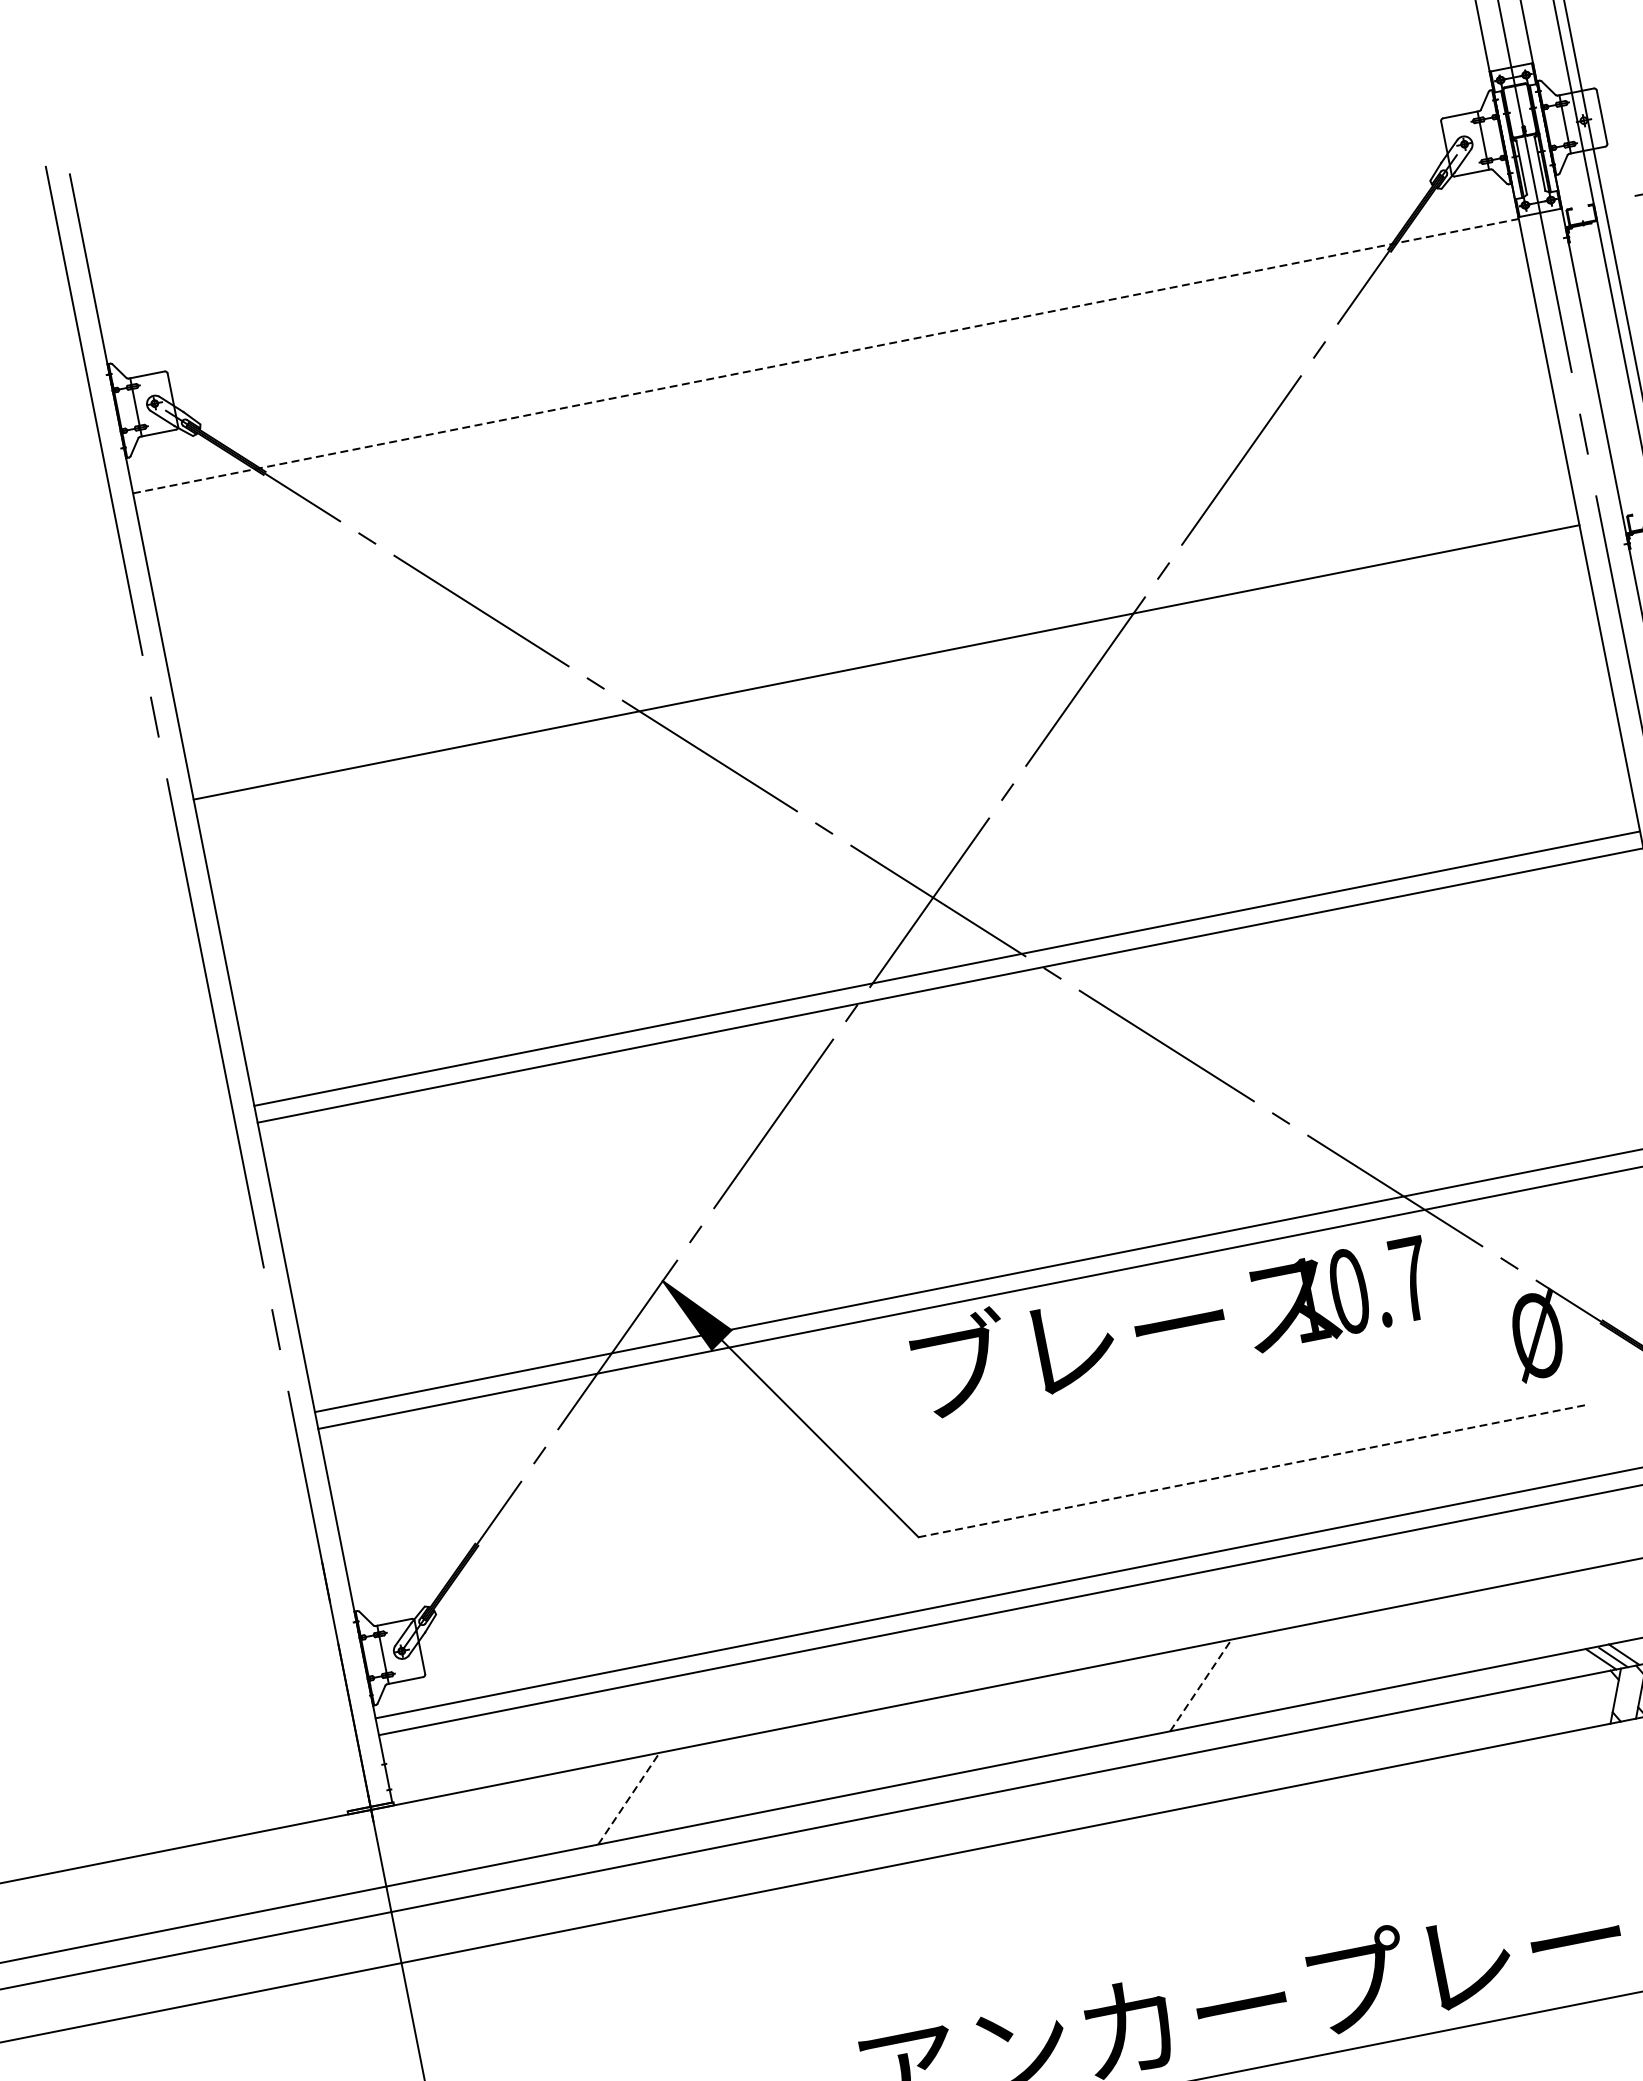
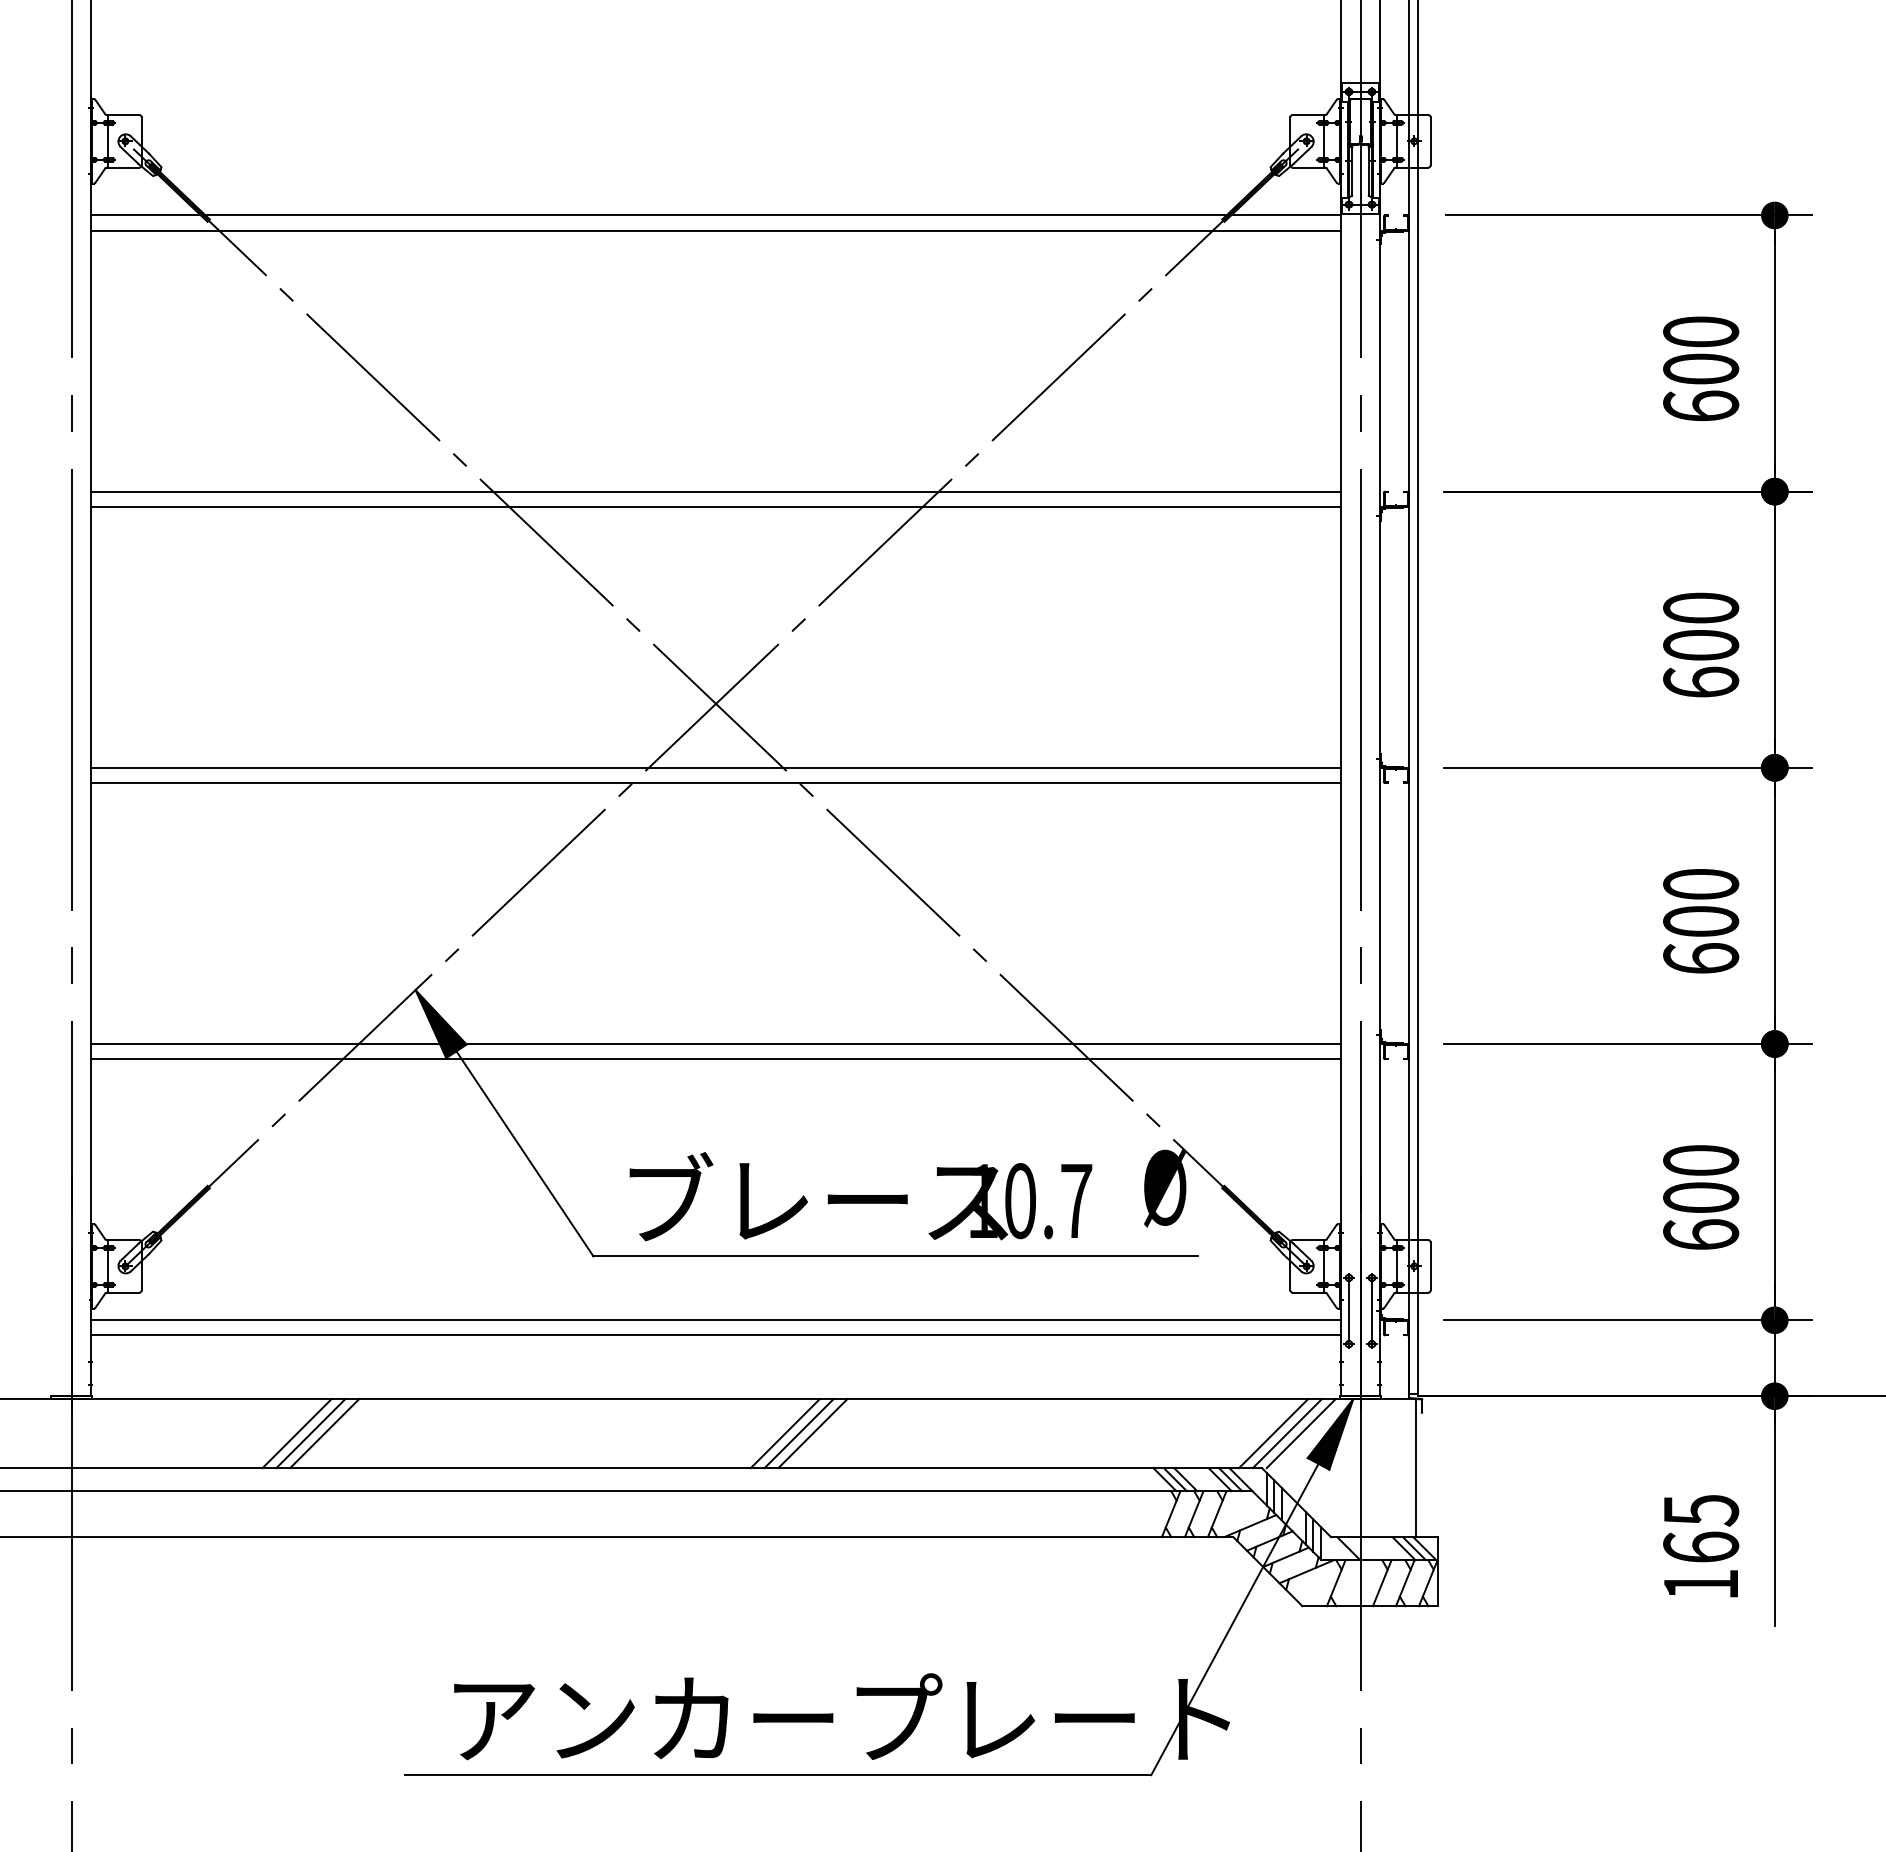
line: (826, 356) -> (716, 215), dashed -> solid
line: (828, 372) -> (715, 230), added
line: (889, 678) -> (715, 506), added
text: (1170, 1321) -> (860, 1196), moved
line: (1254, 1470) -> (896, 1256), dashed -> solid
line: (1200, 1685) -> (812, 1433), dashed -> solid
line: (1184, 1688) -> (798, 1433), added
line: (1169, 1691) -> (784, 1433), added
line: (659, 1792) -> (324, 1433), added
line: (643, 1795) -> (310, 1433), added
line: (629, 1798) -> (297, 1433), dashed -> solid

